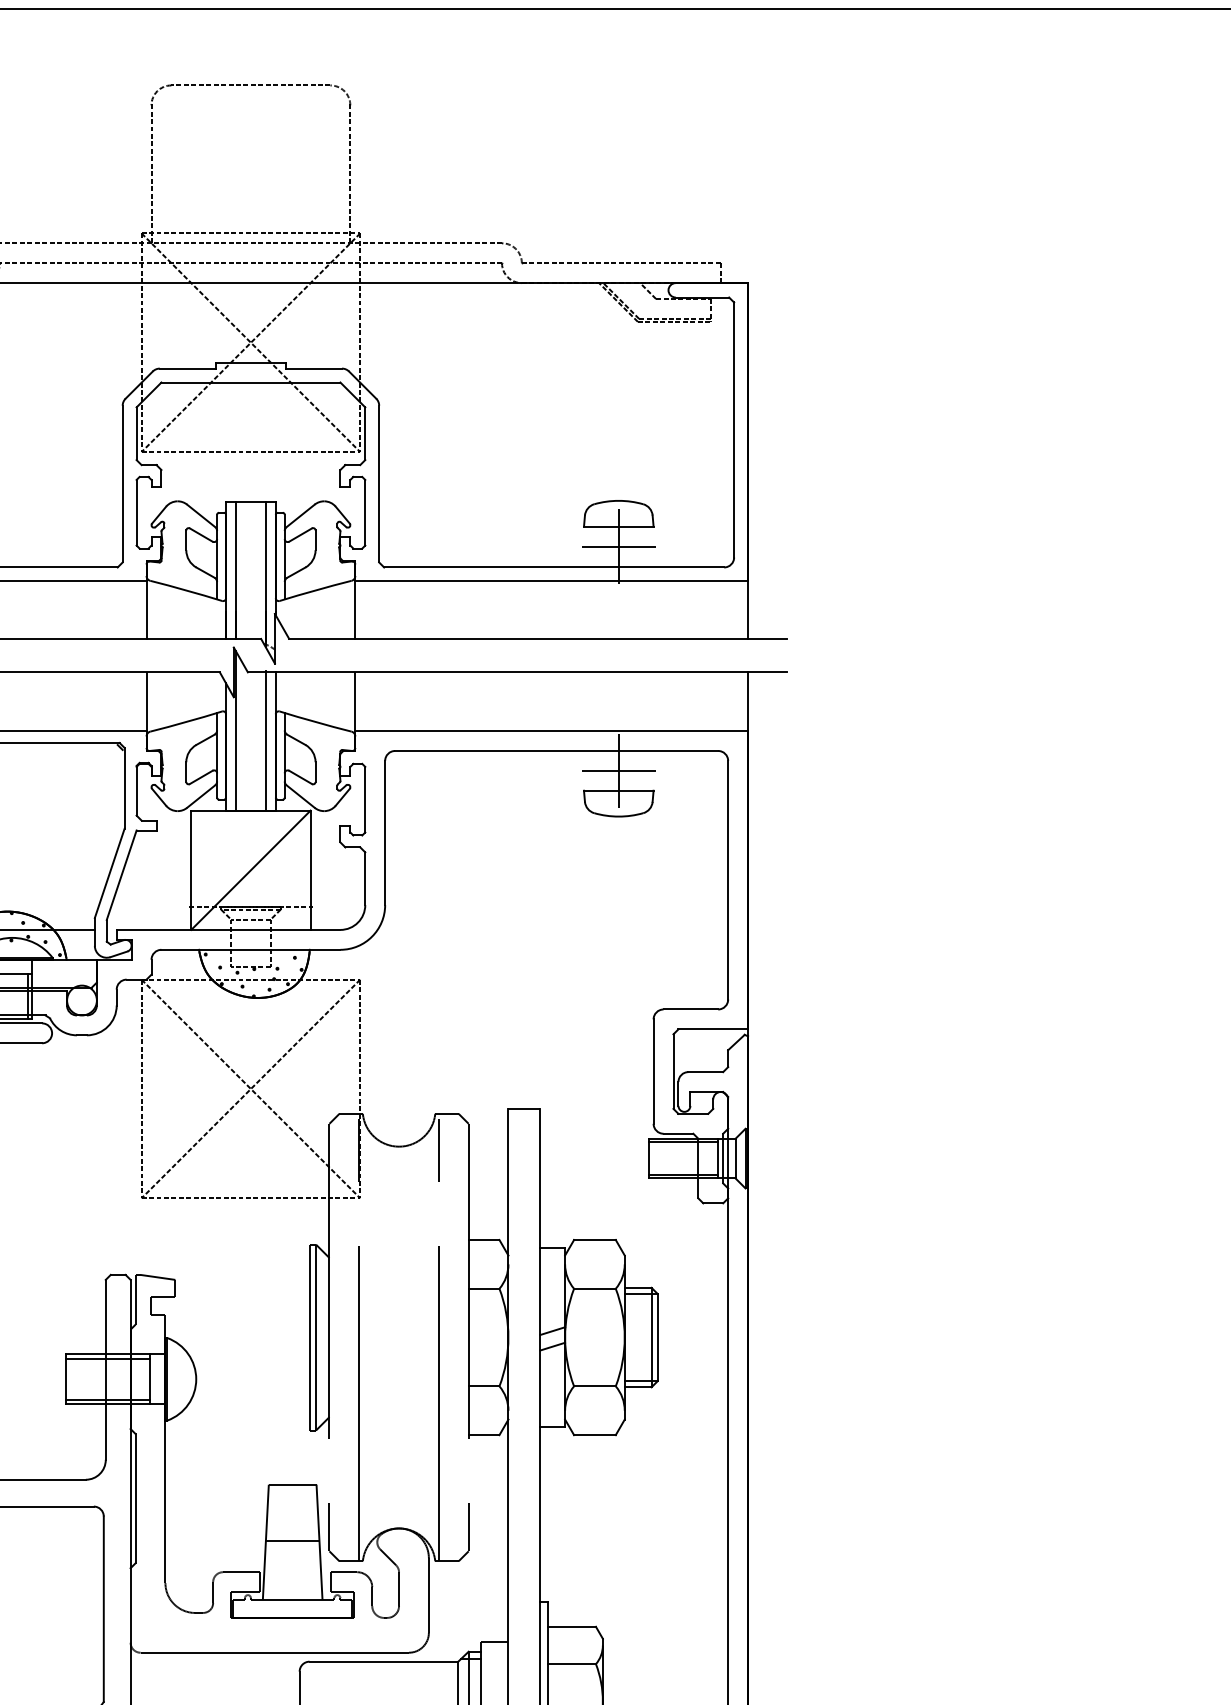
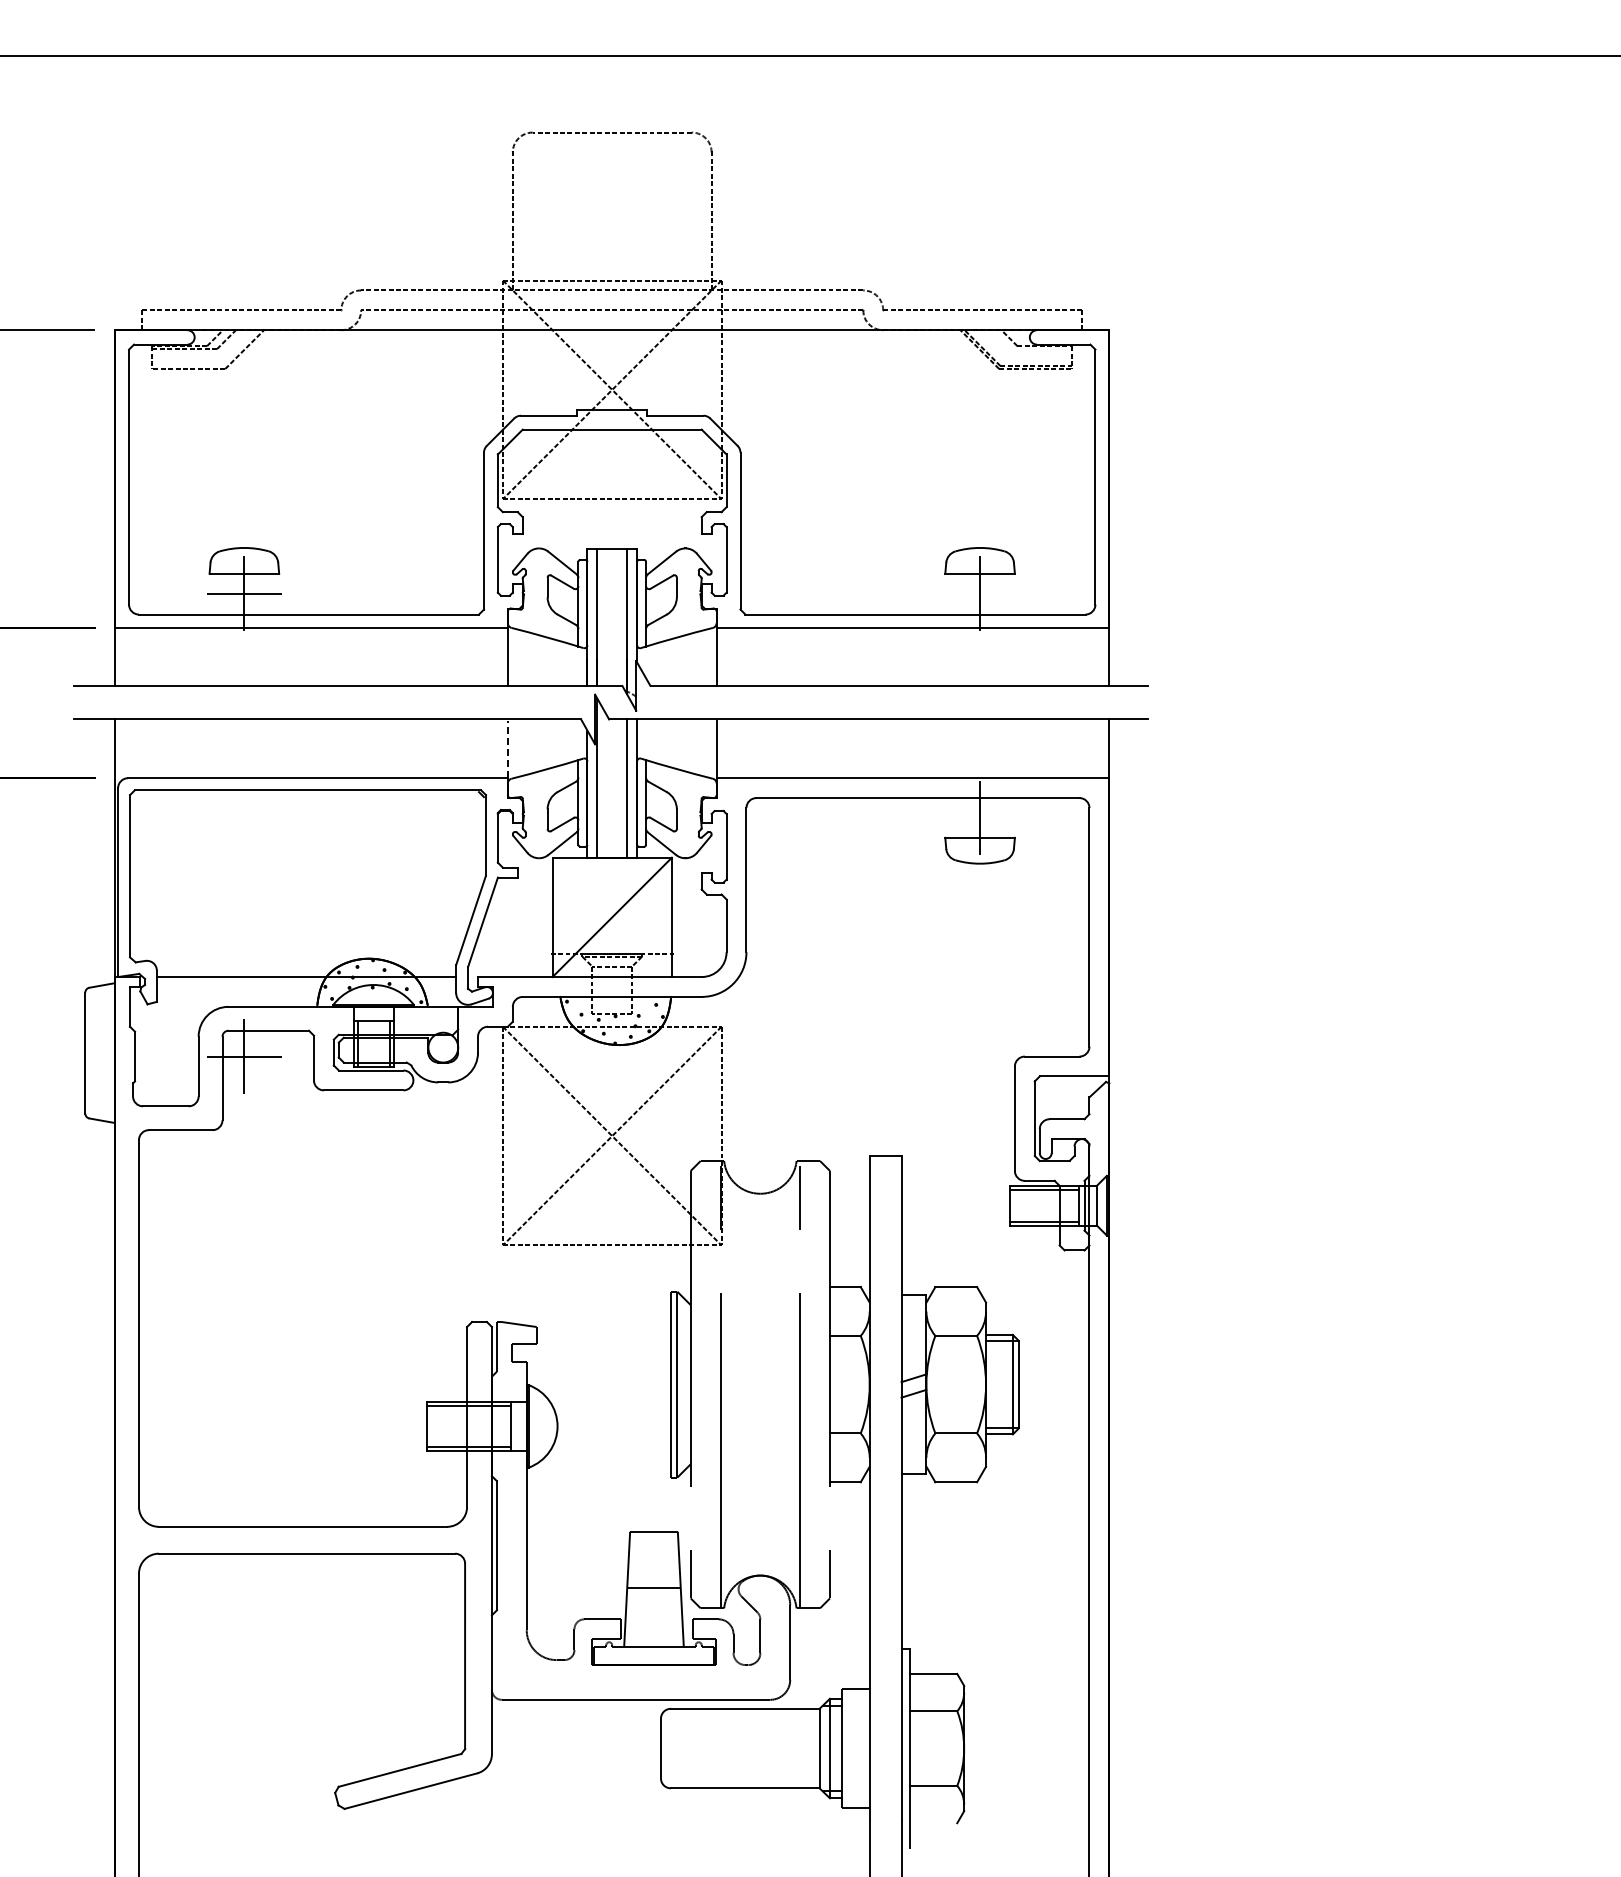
line: (618, 546) -> (979, 593), removed
line: (146, 702) -> (507, 749), solid -> dashed
line: (618, 770) -> (979, 817), removed

